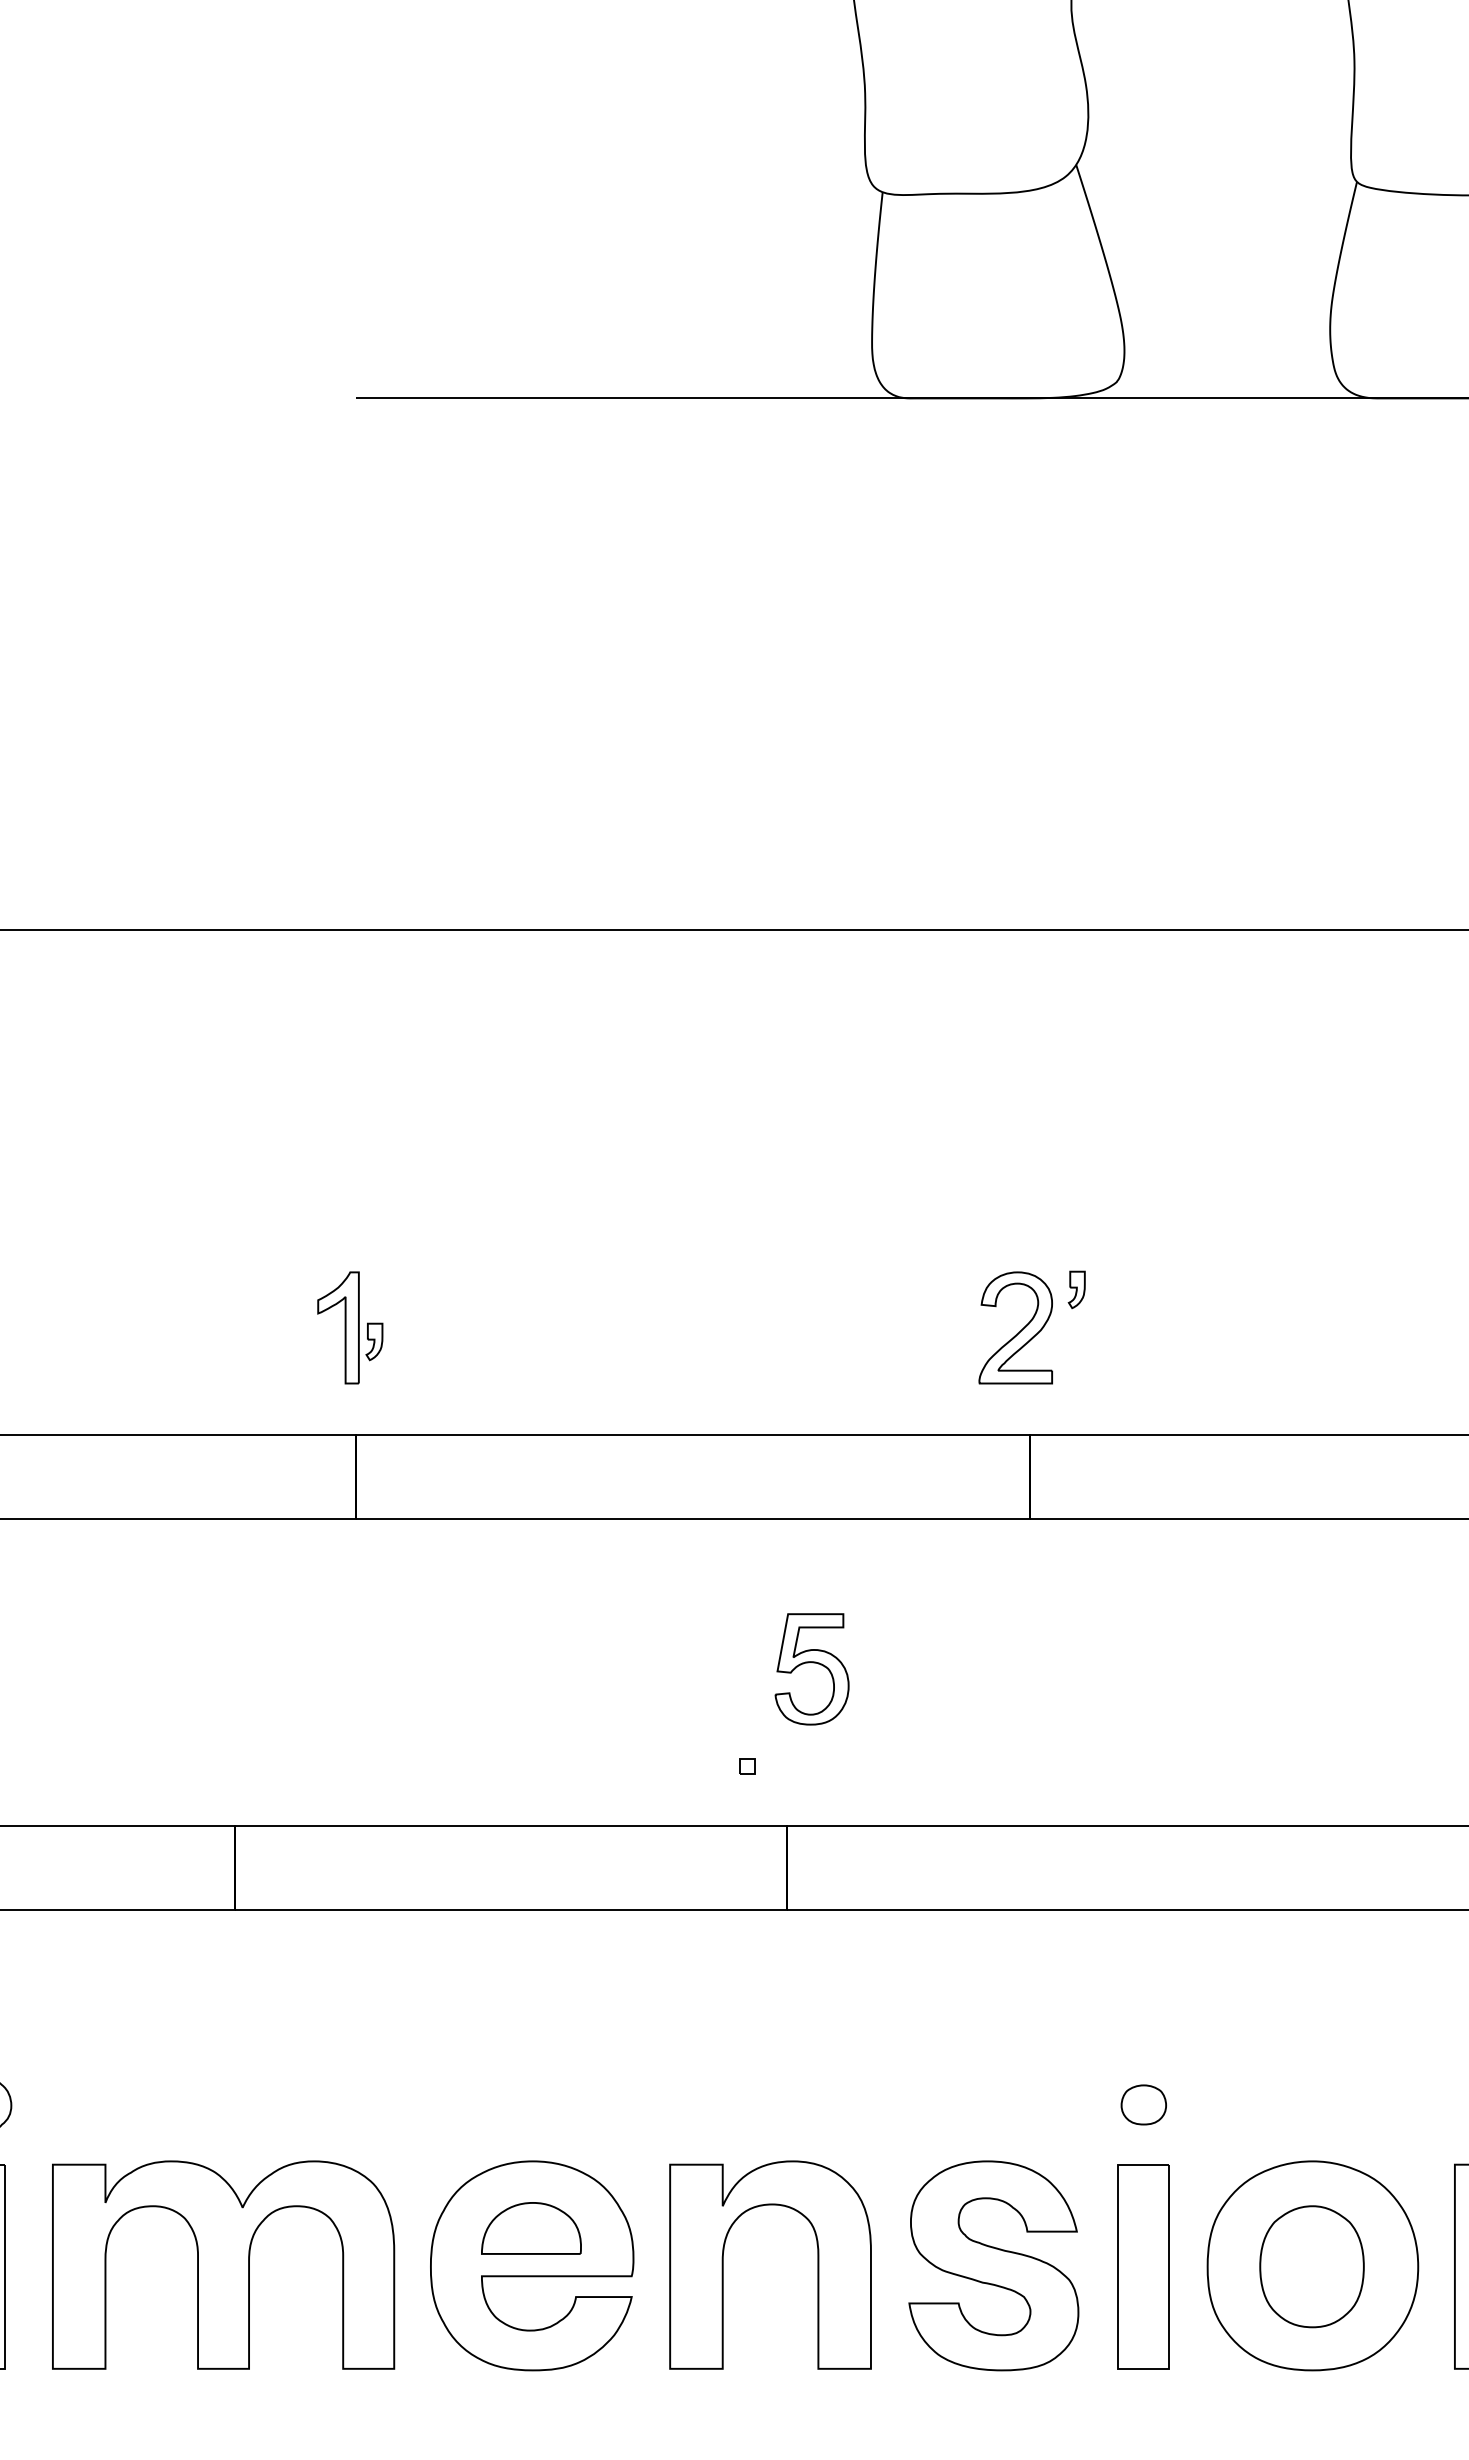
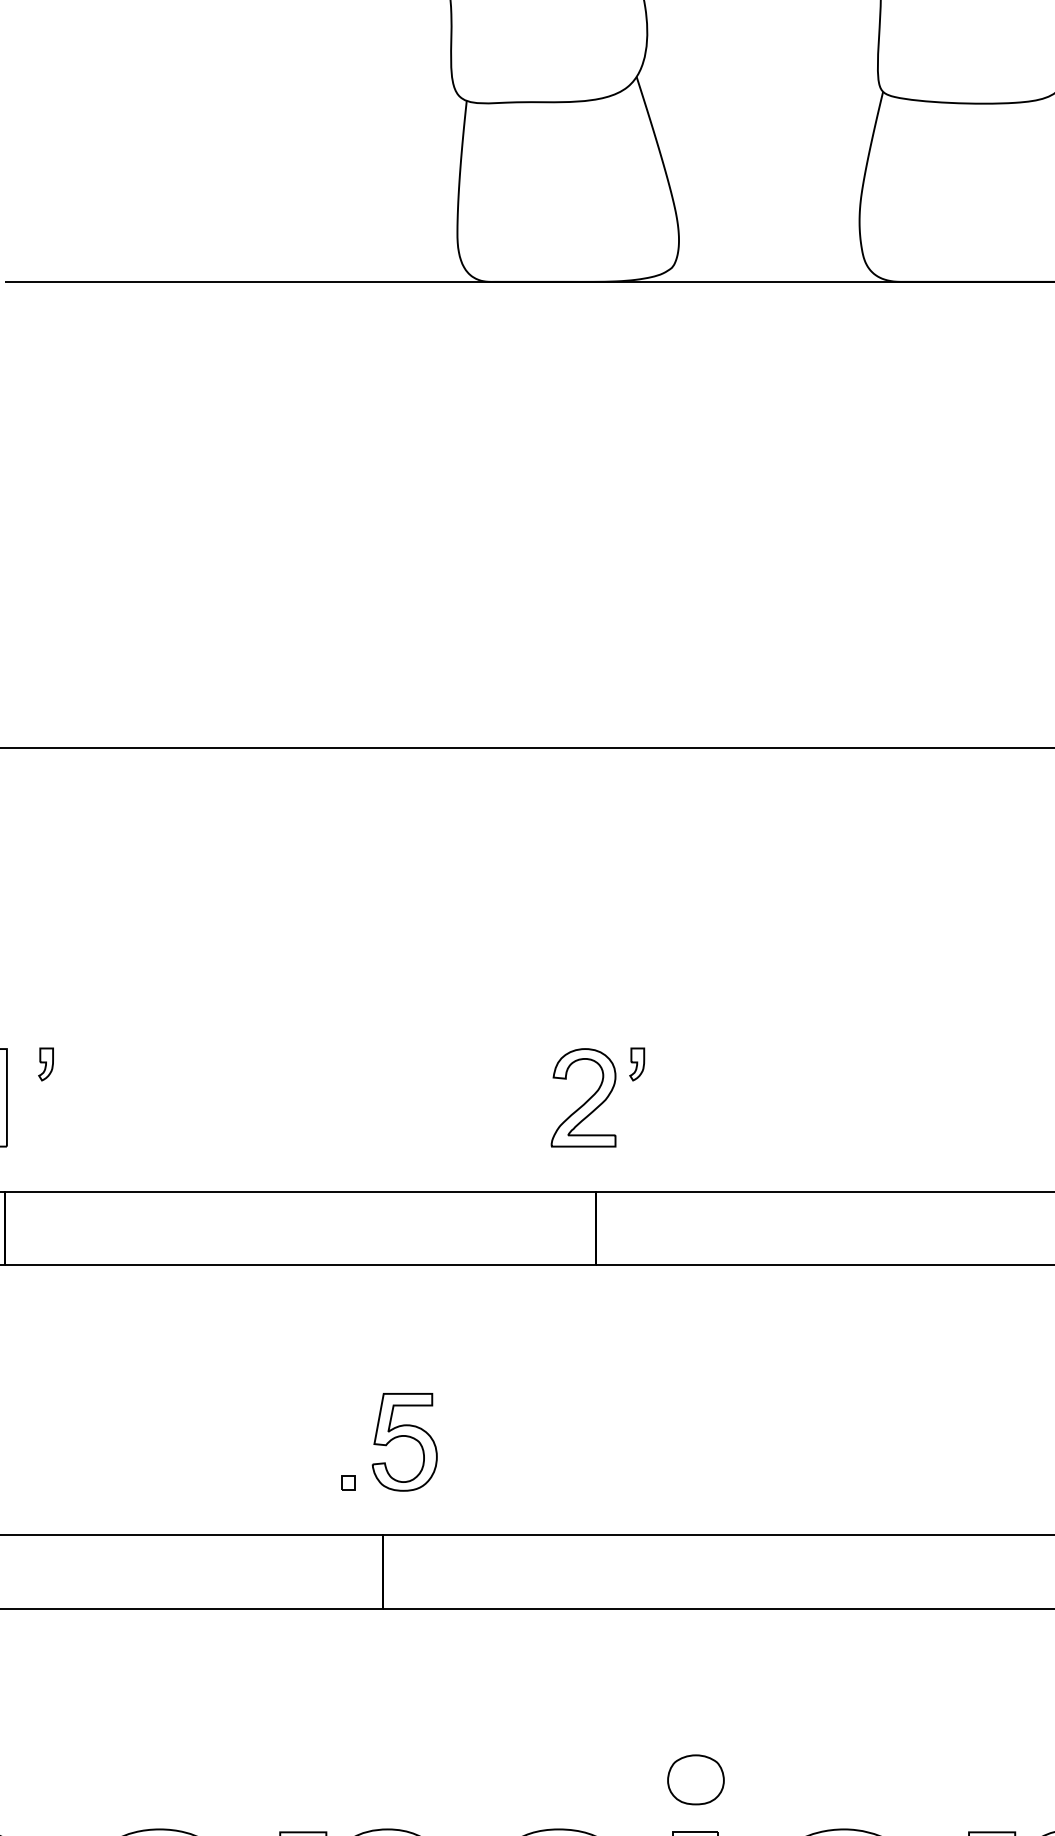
part: (374, 1341) -> (46, 1064), moved
part: (812, 1663) -> (405, 1437), moved
part: (1143, 2104) -> (695, 1779), size x1.43

